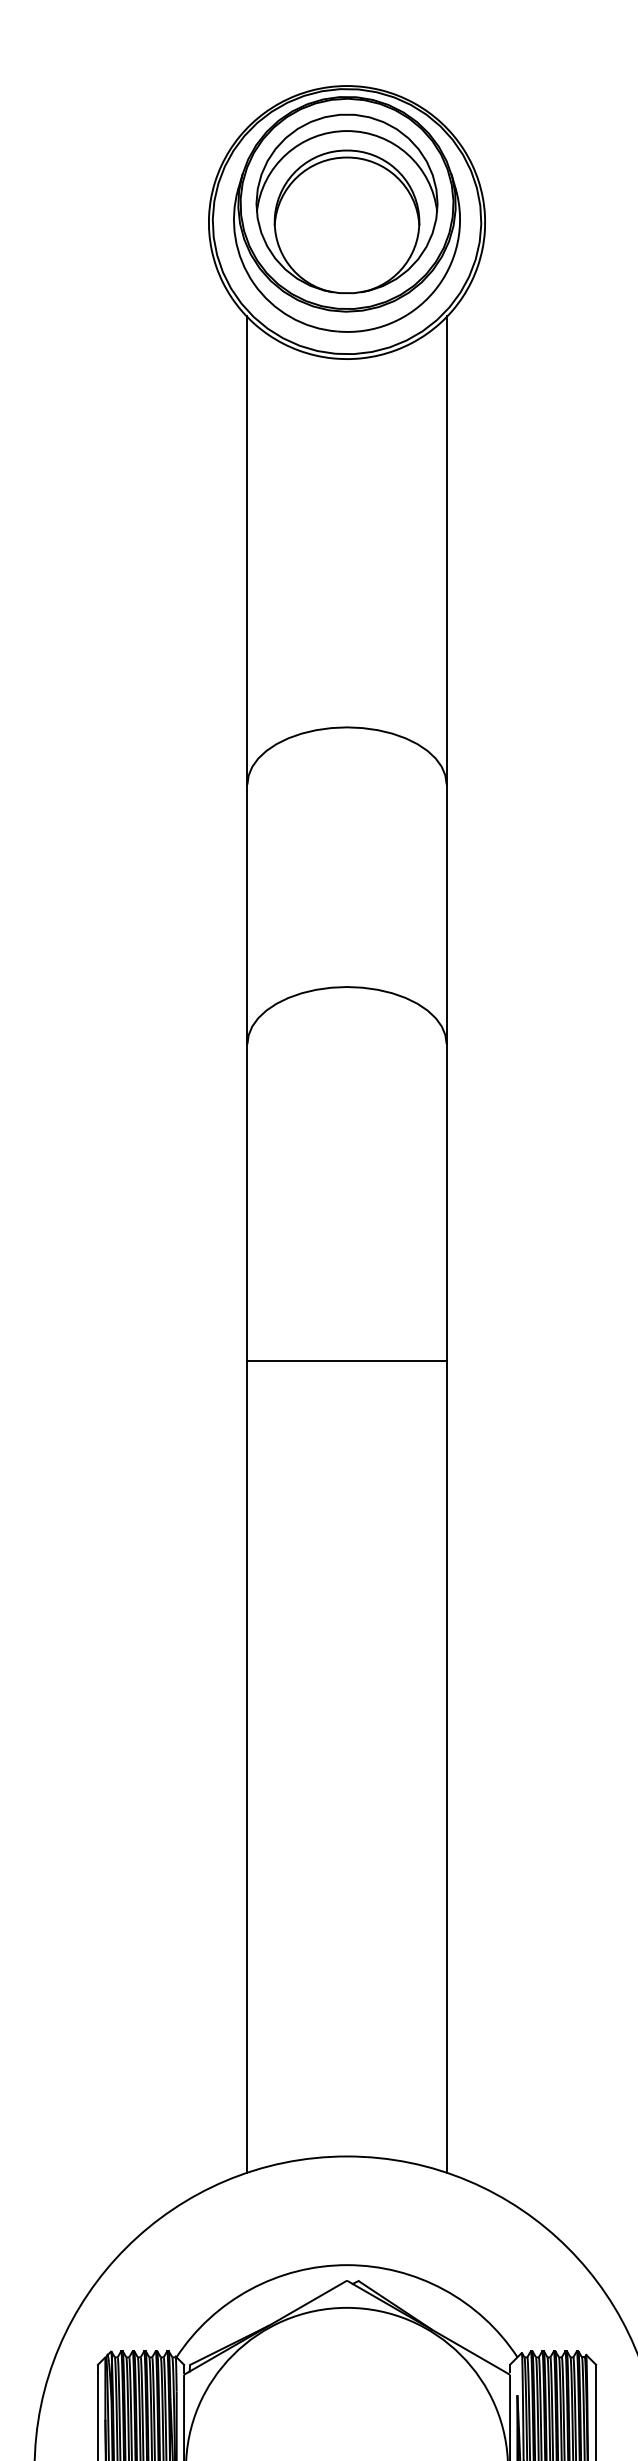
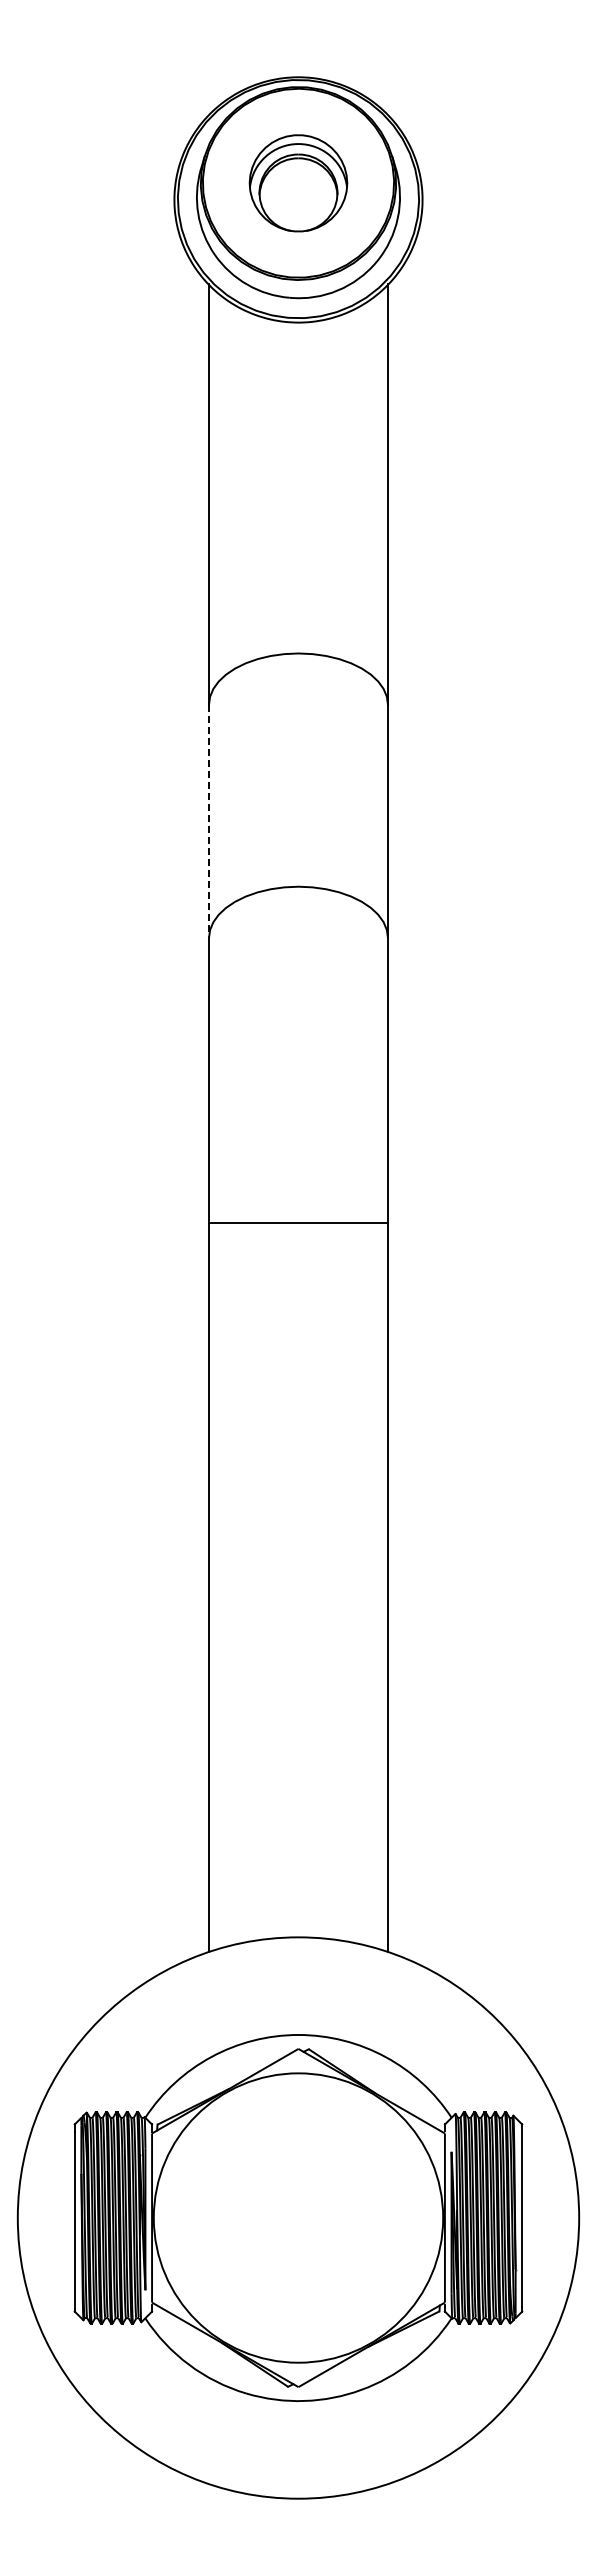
part: (347, 204) -> (298, 183), size x0.6
line: (247, 914) -> (209, 821), solid -> dashed

